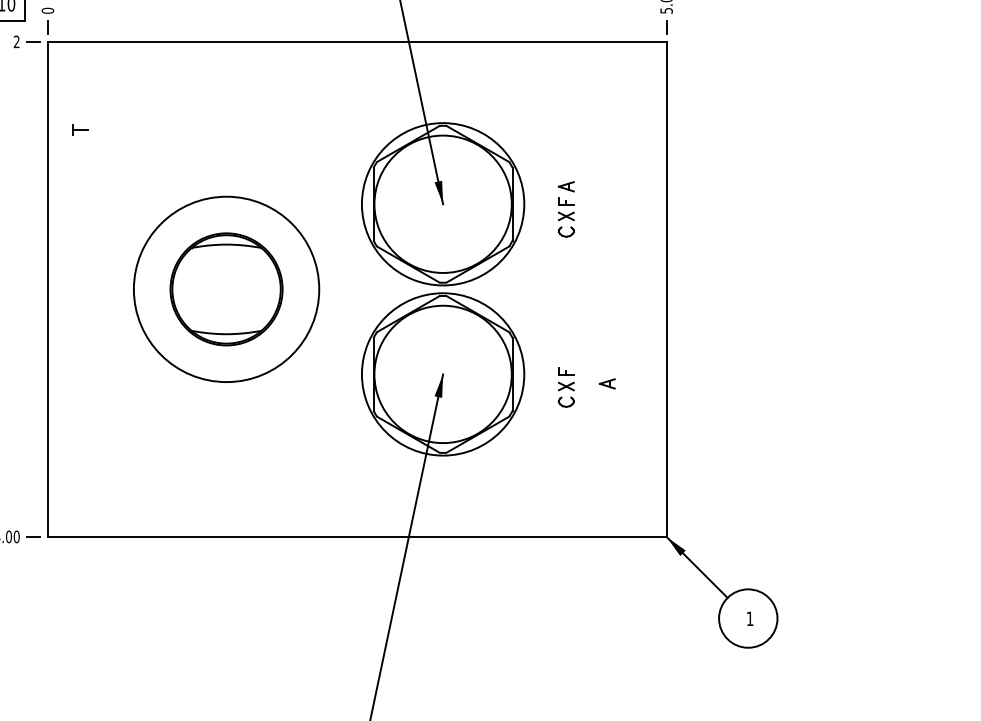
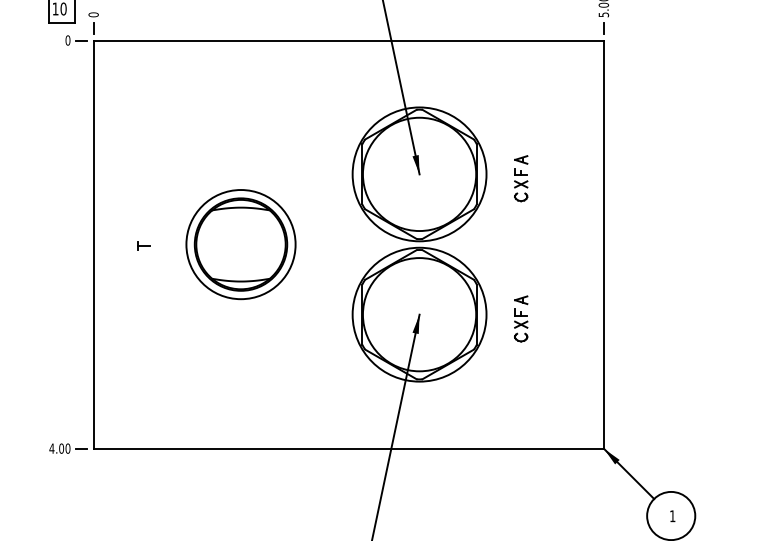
text: (16, 41) -> (67, 40), 2 -> 0
part: (80, 129) -> (143, 245), moved
circle: (226, 289) -> (240, 244), size x0.71
part: (606, 383) -> (520, 299), moved

